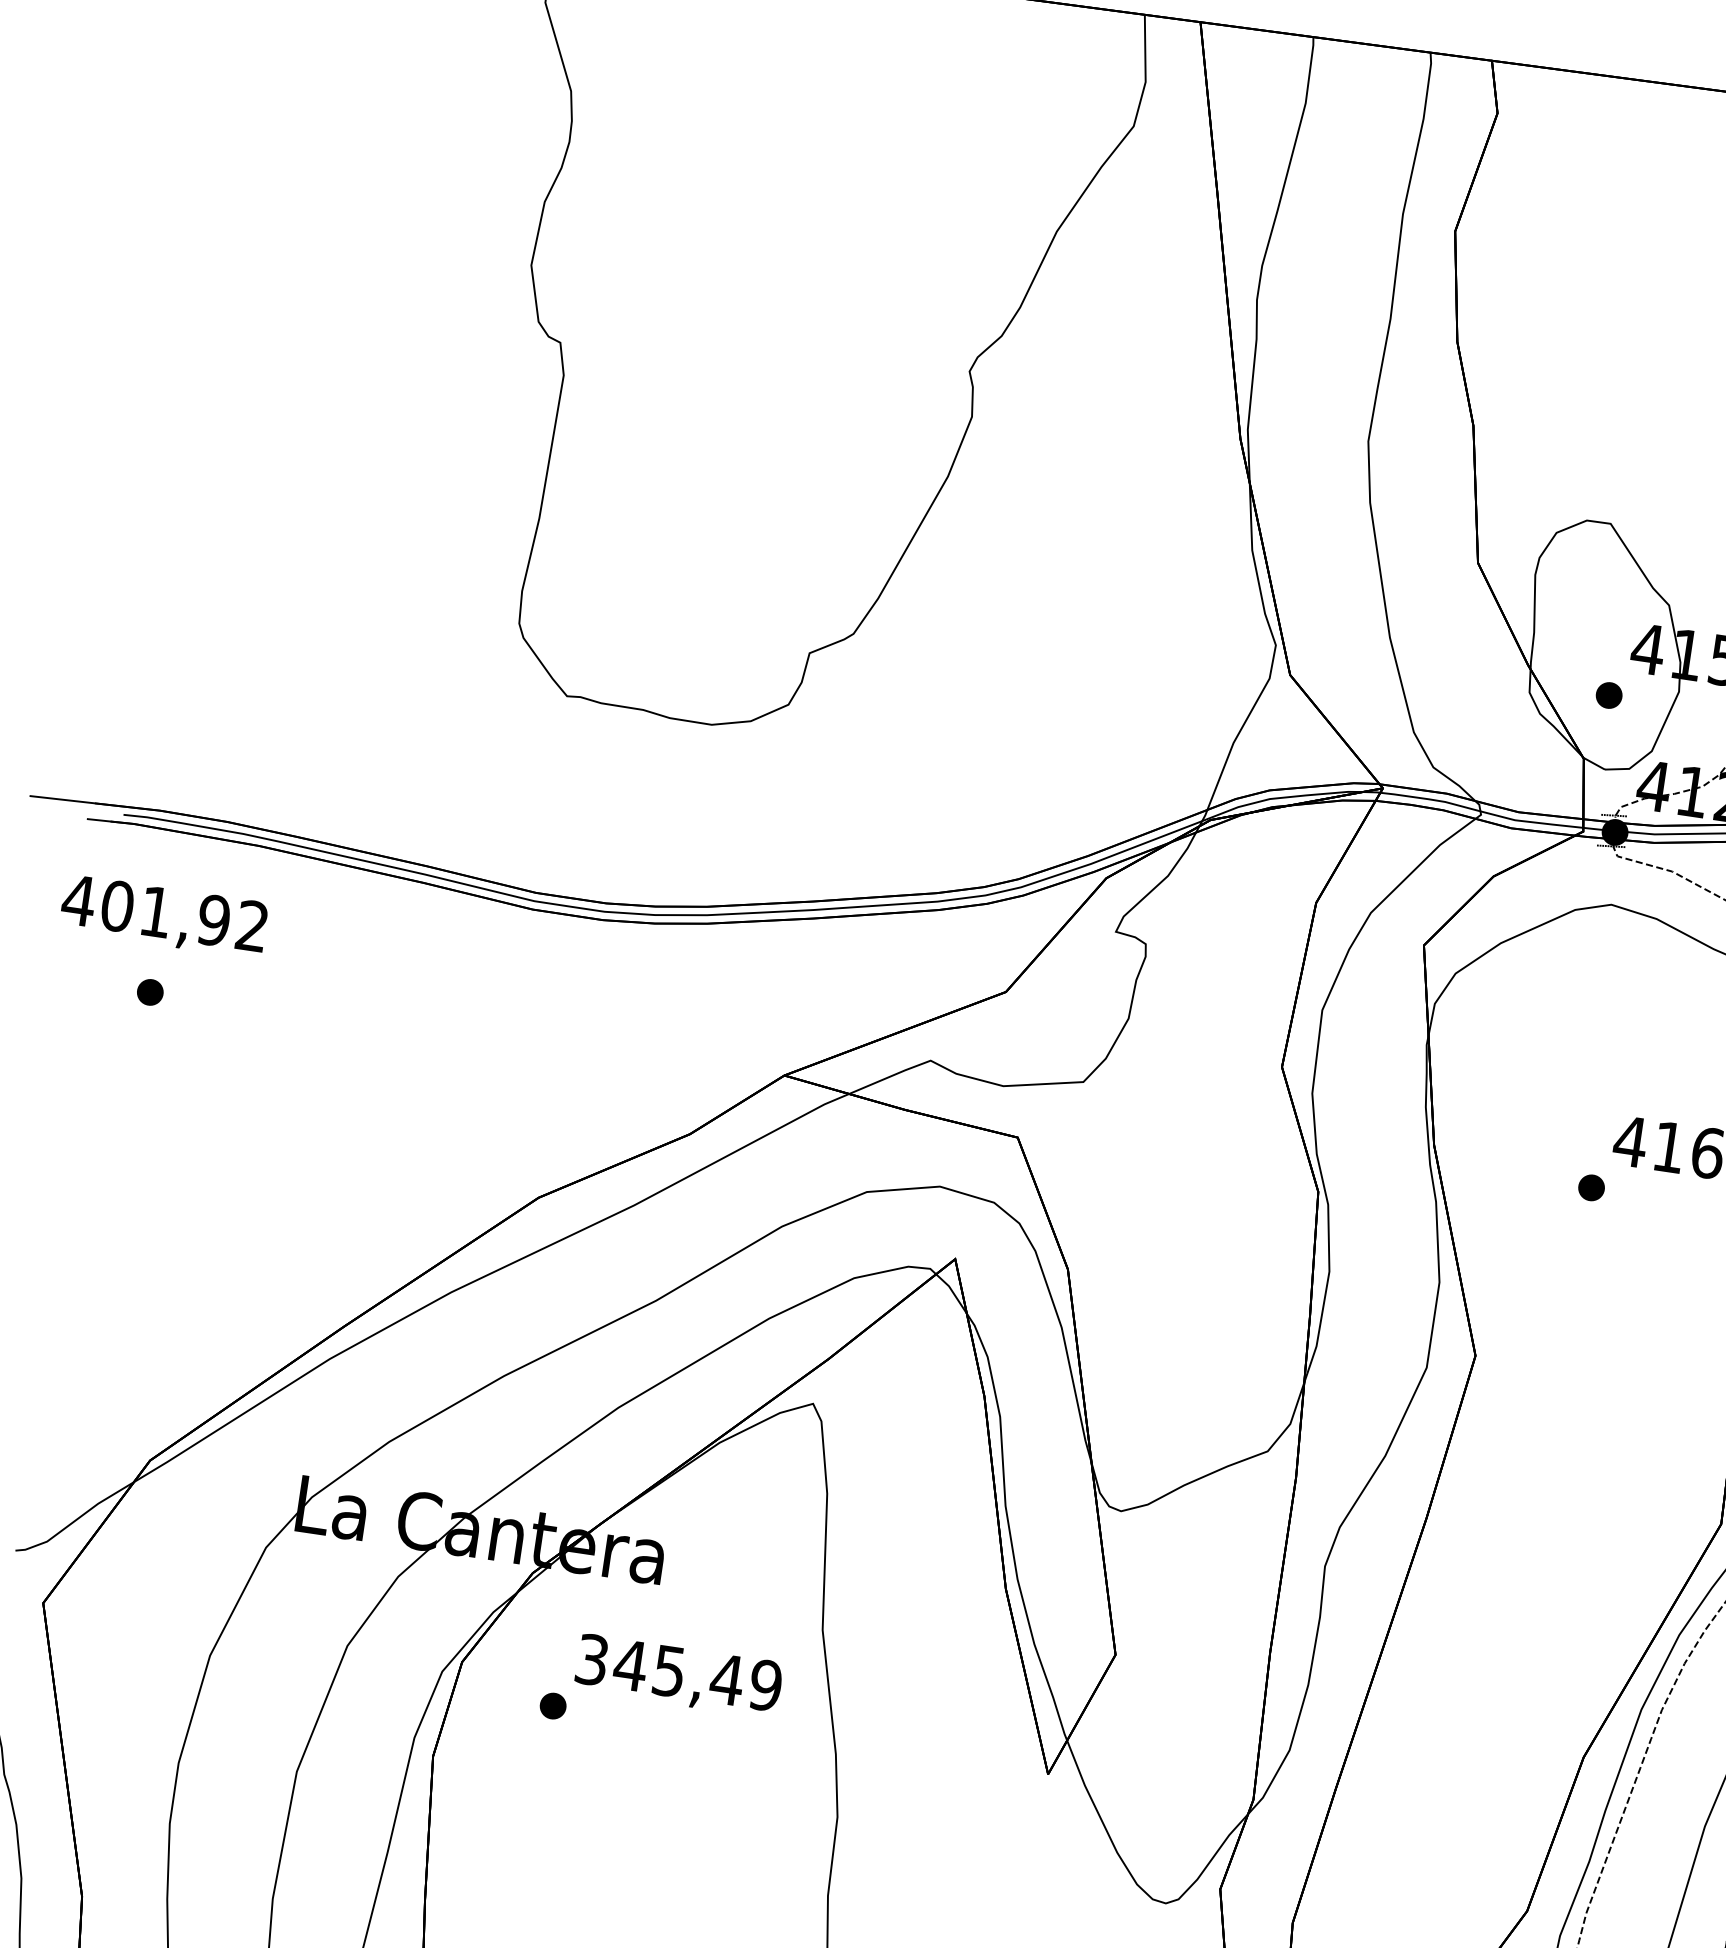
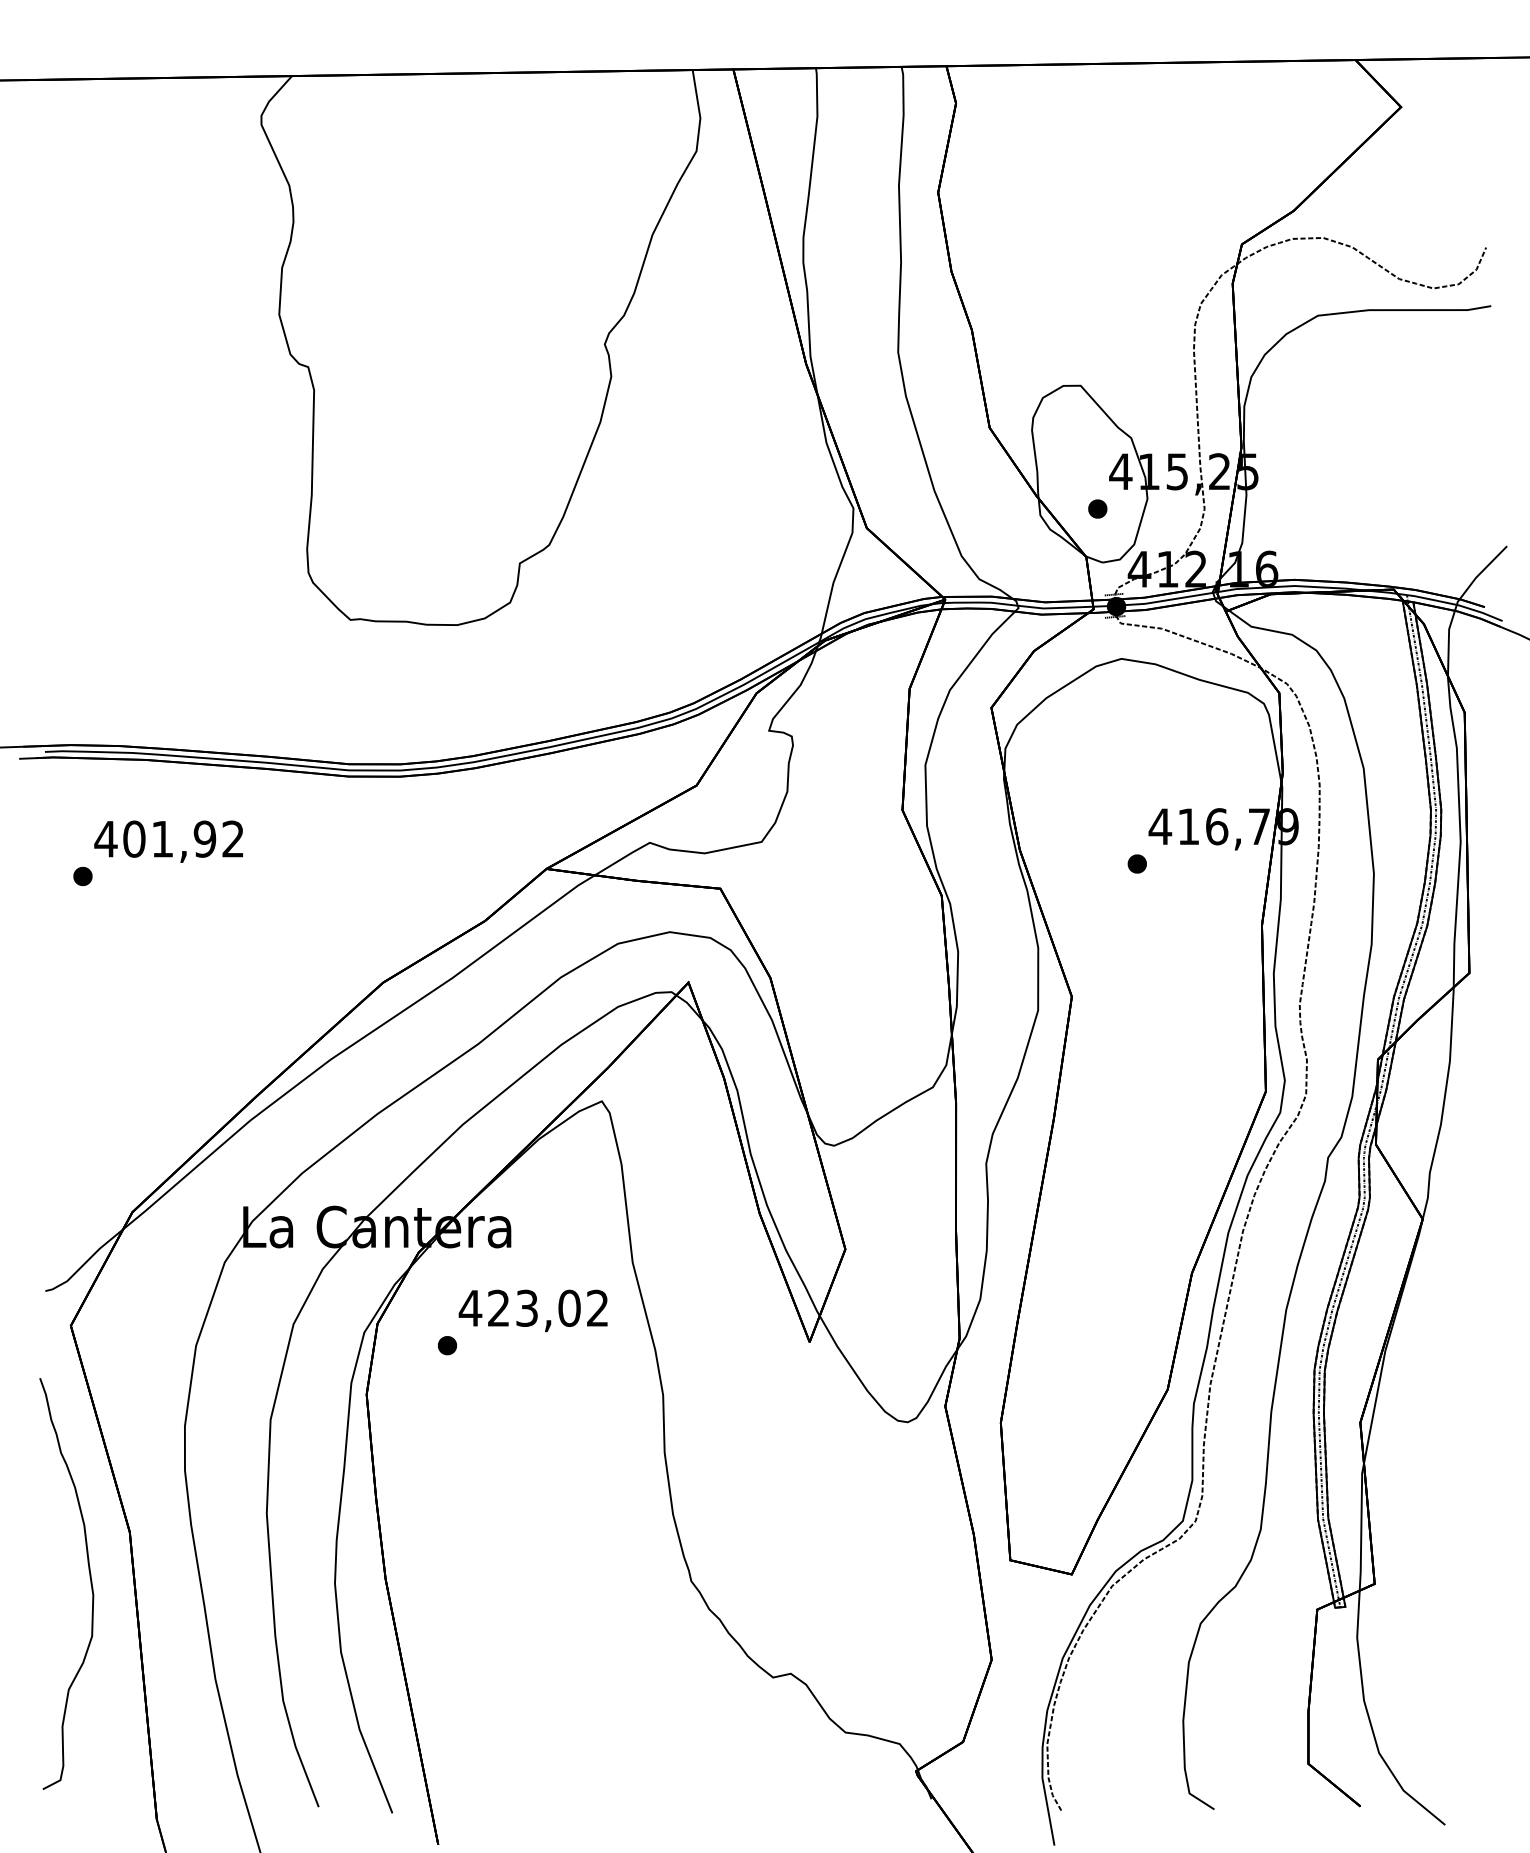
text: (163, 916) -> (168, 841), moved
text: (678, 1671) -> (533, 1307), 345,49 -> 423,02

